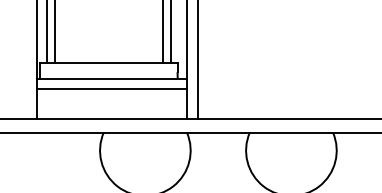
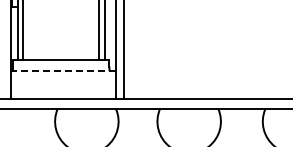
line: (112, 79) -> (63, 71), solid -> dashed
line: (112, 89) -> (63, 78), removed

